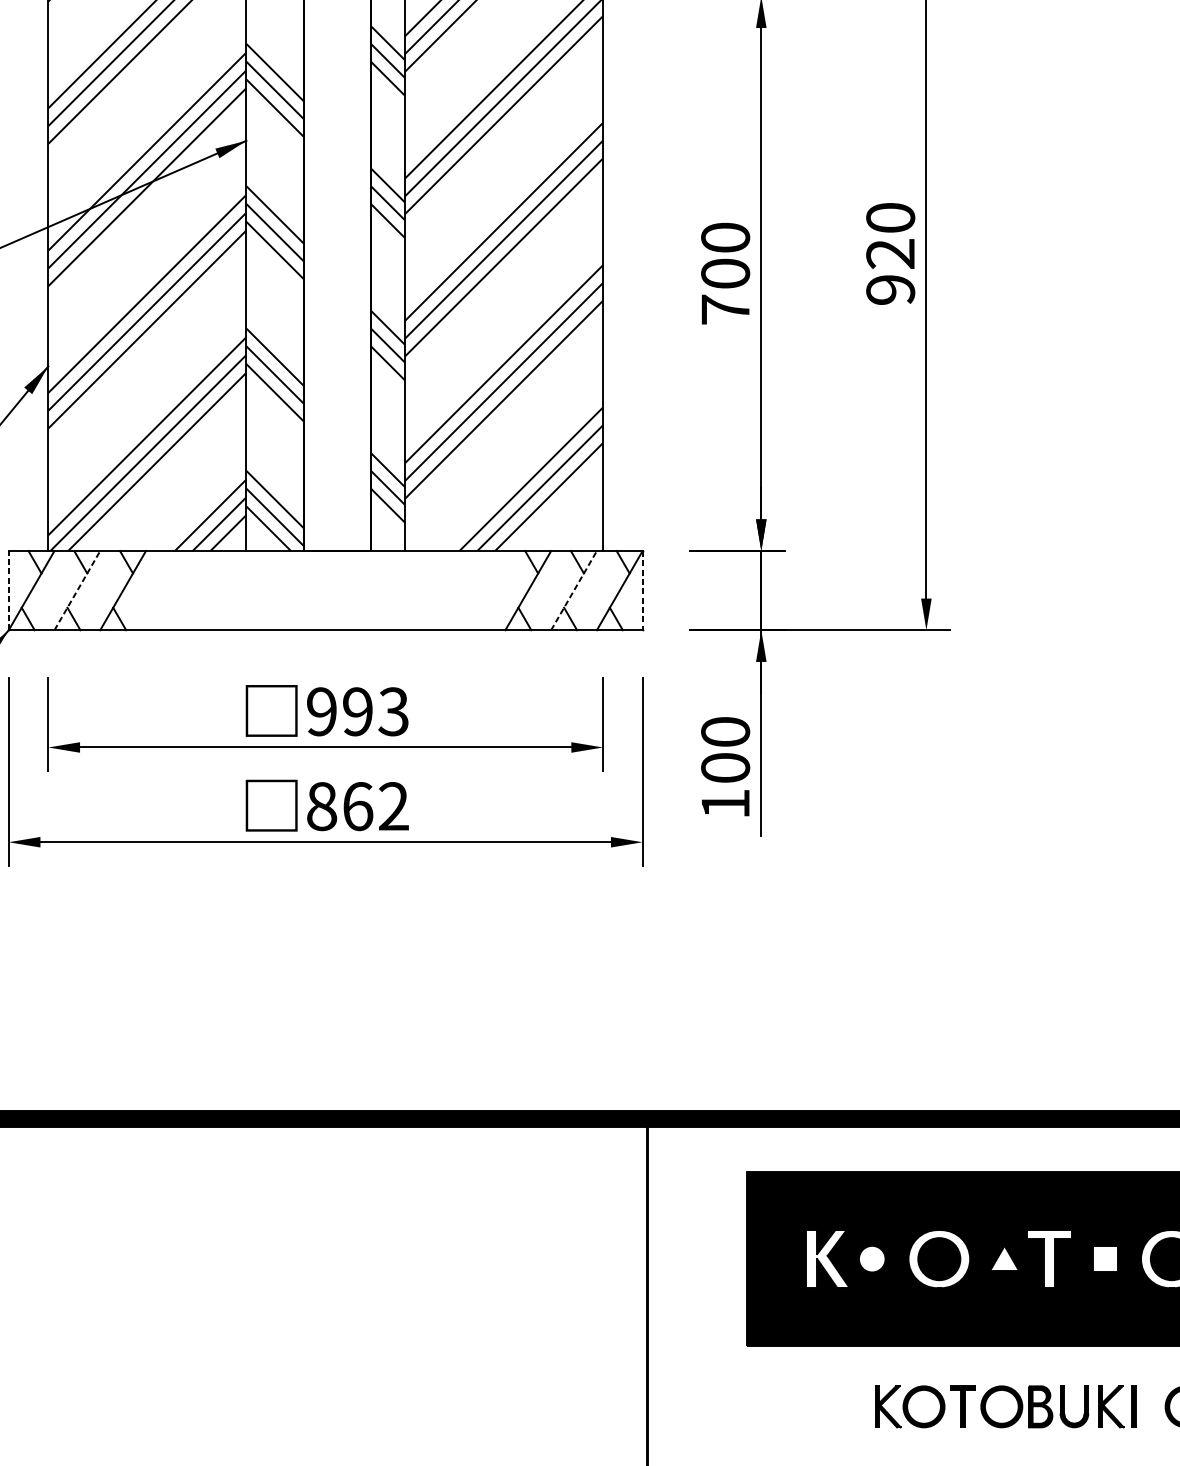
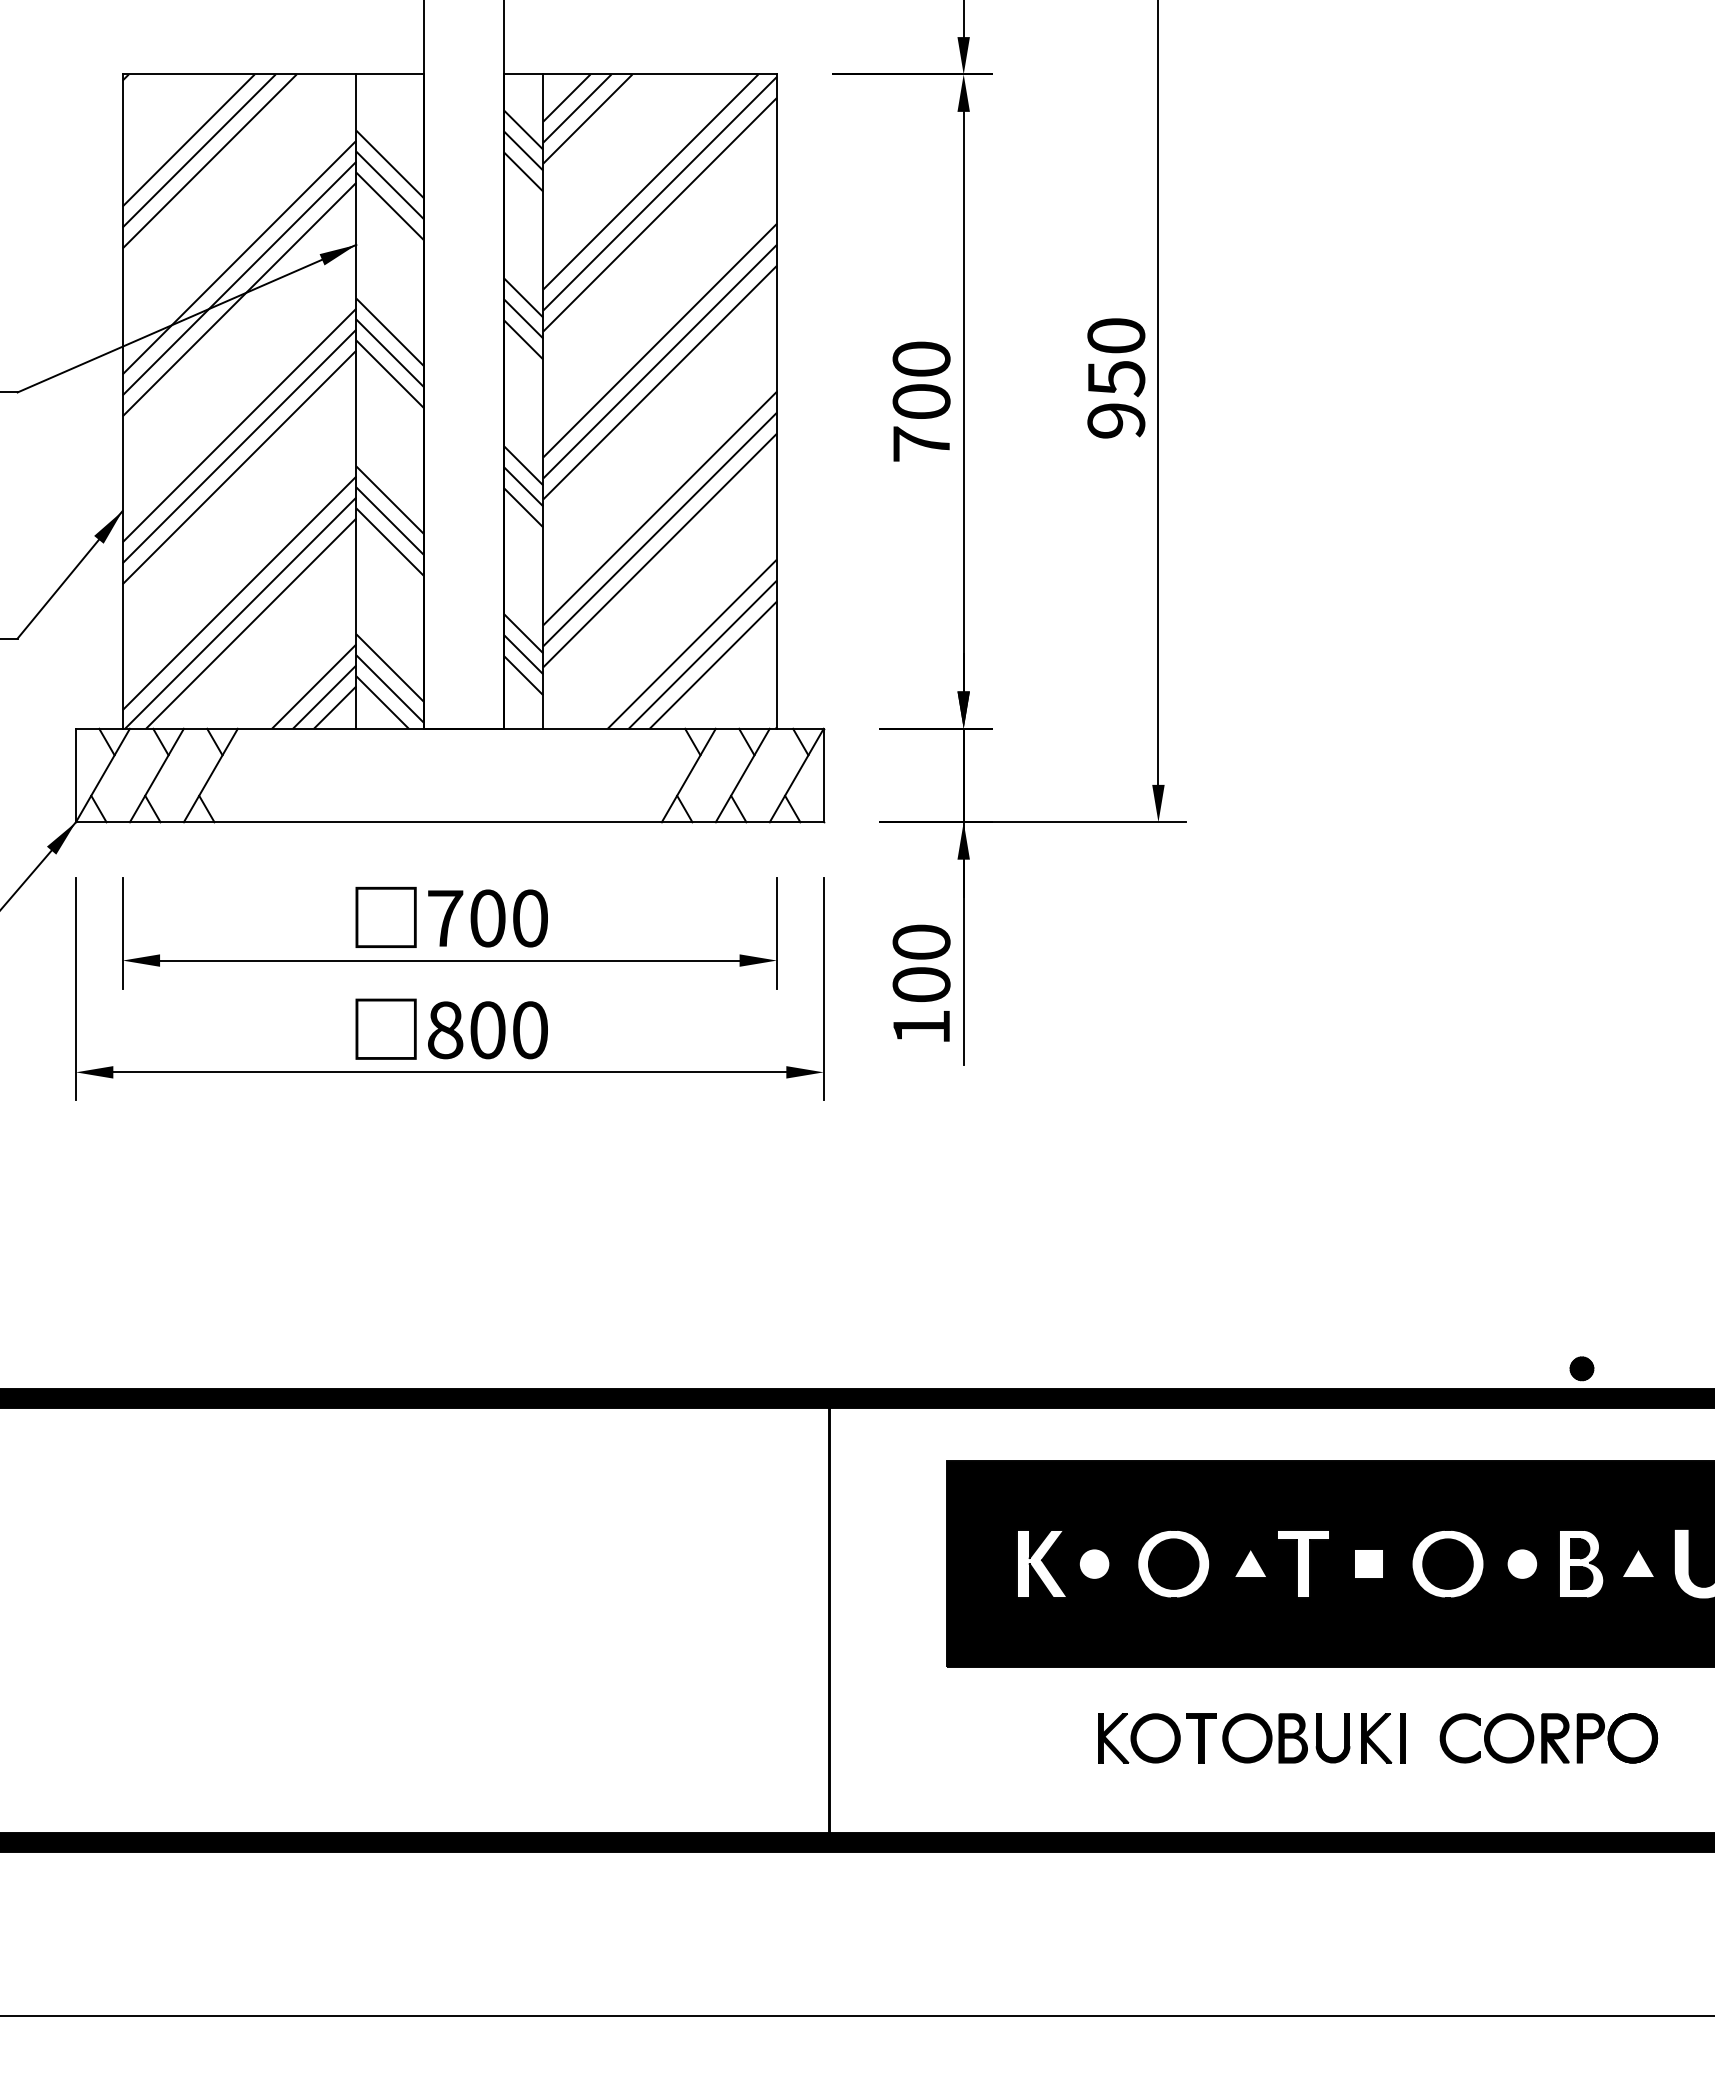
text: (890, 254) -> (1116, 378), 920 -> 950
line: (8, 590) -> (75, 775), dashed -> solid
line: (77, 590) -> (156, 775), dashed -> solid
line: (573, 590) -> (742, 775), dashed -> solid
line: (642, 590) -> (823, 775), dashed -> solid
text: (357, 711) -> (487, 918), 993 -> 700
text: (375, 806) -> (508, 1030), 862 -> 800

